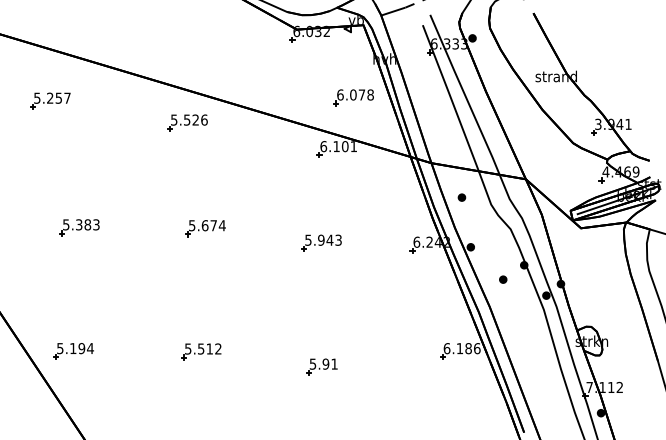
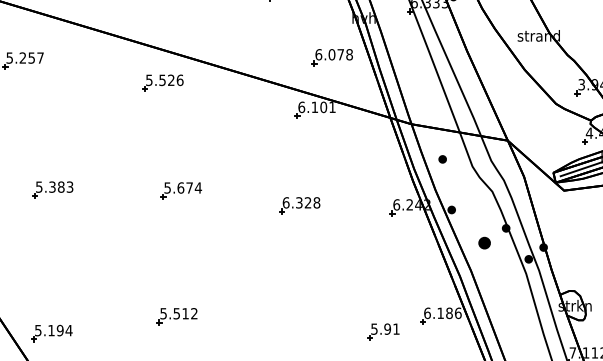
text: (323, 239) -> (301, 202), 5.943 -> 6.328
part: (503, 279) -> (485, 242), size x1.6
part: (73, 351) -> (51, 333), moved
part: (321, 366) -> (383, 331), moved

